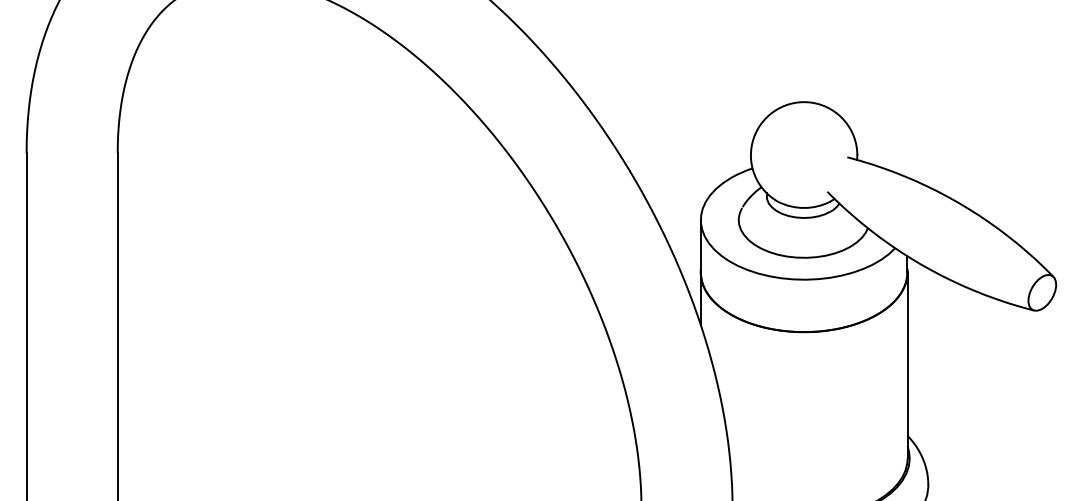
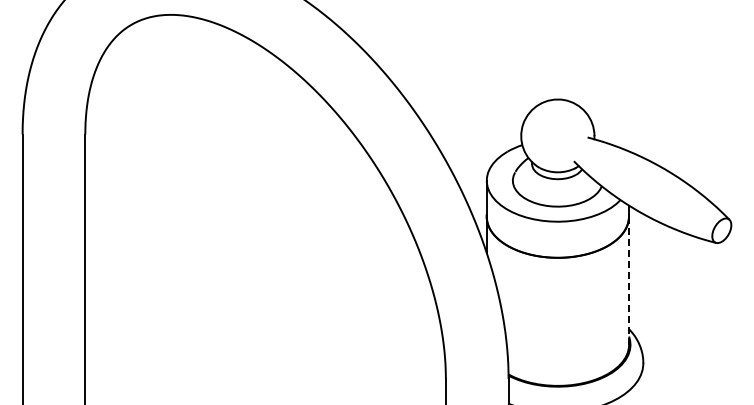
line: (908, 365) -> (629, 280), solid -> dashed

